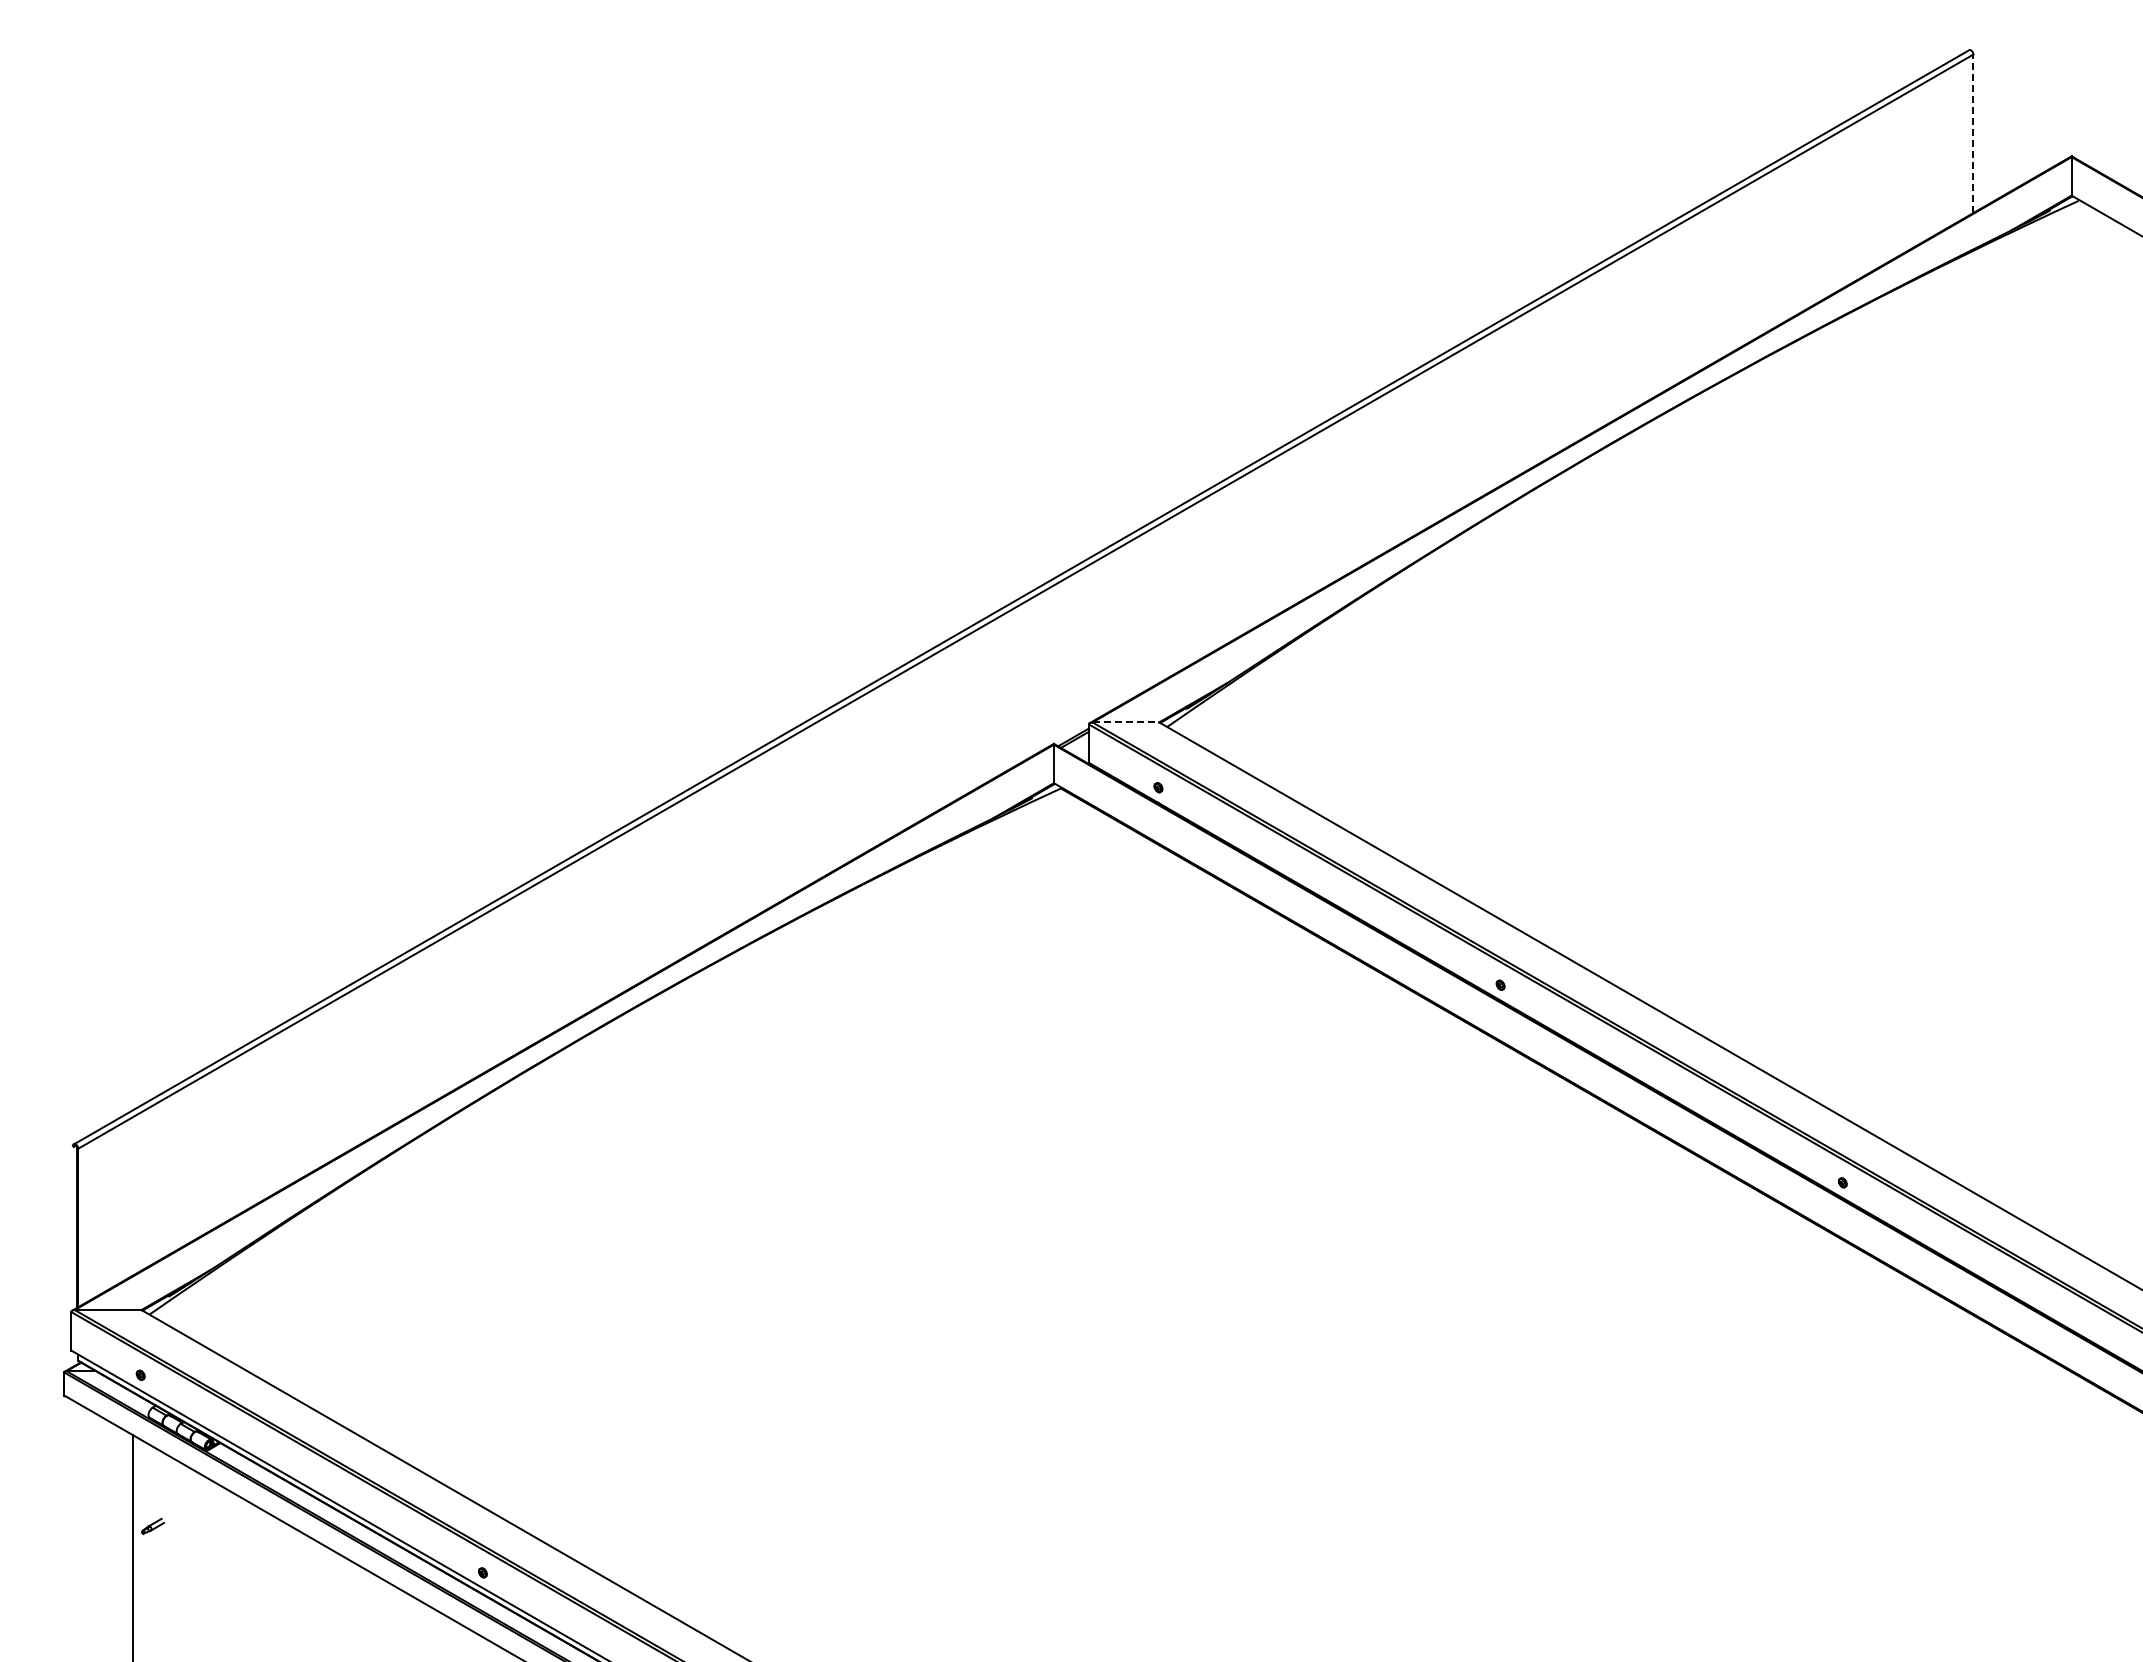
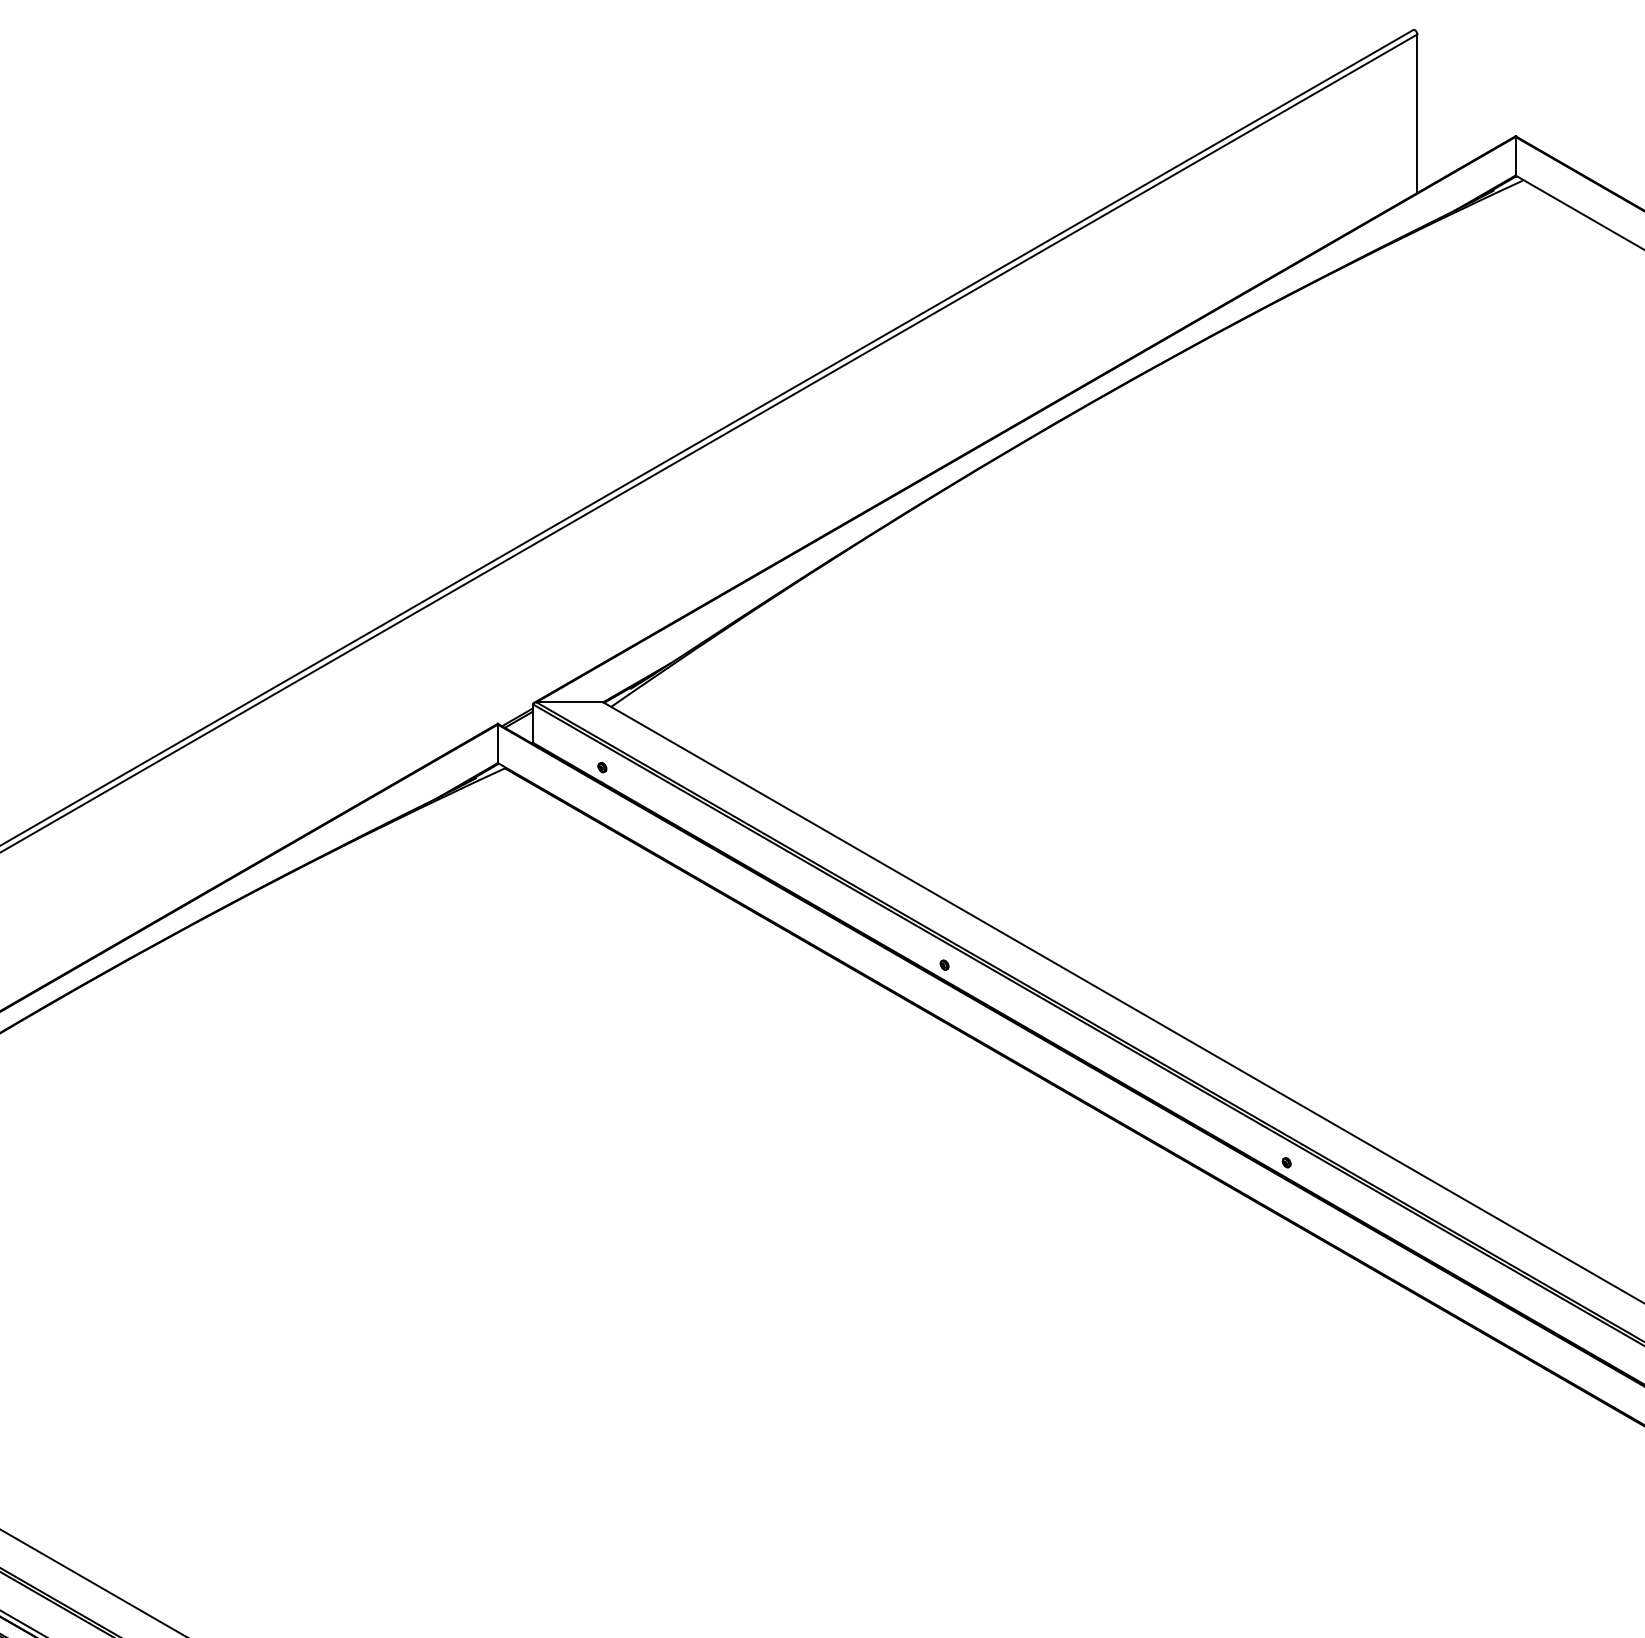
line: (1973, 133) -> (1417, 113), dashed -> solid
line: (1126, 722) -> (570, 702), dashed -> solid

